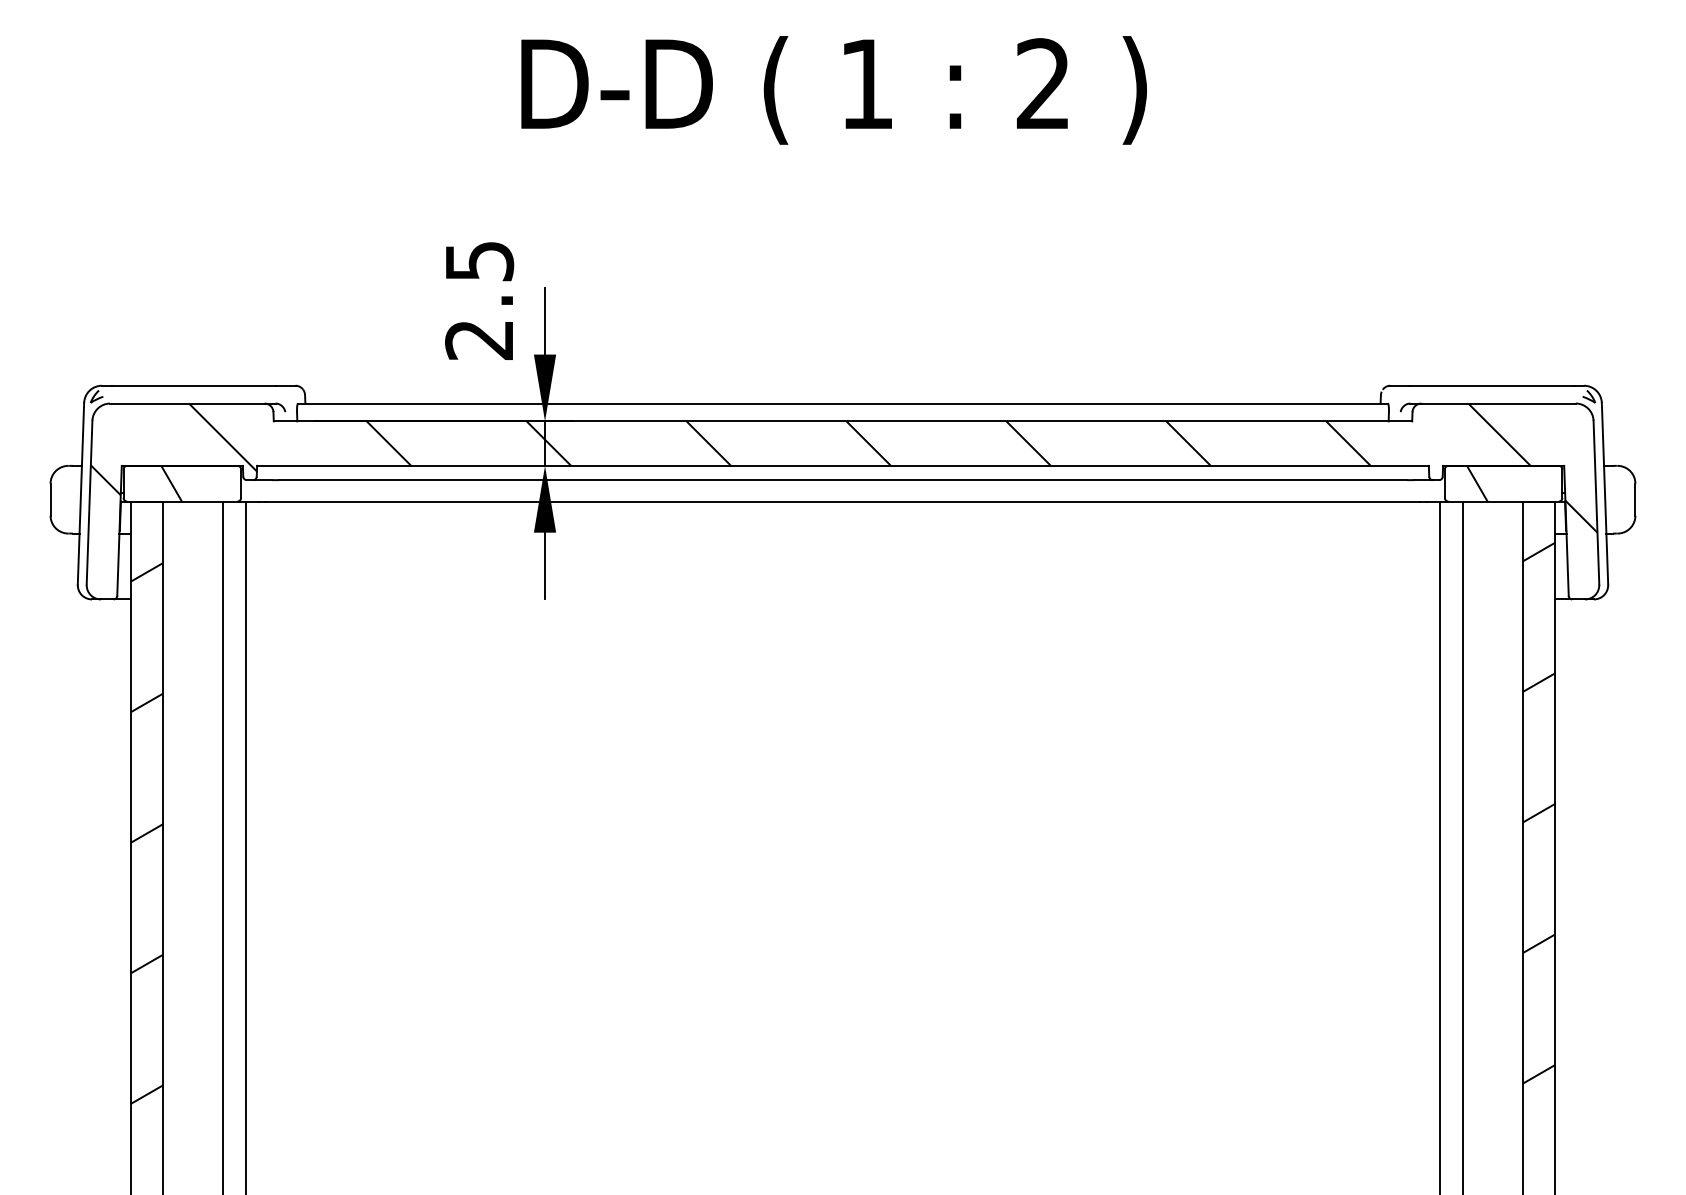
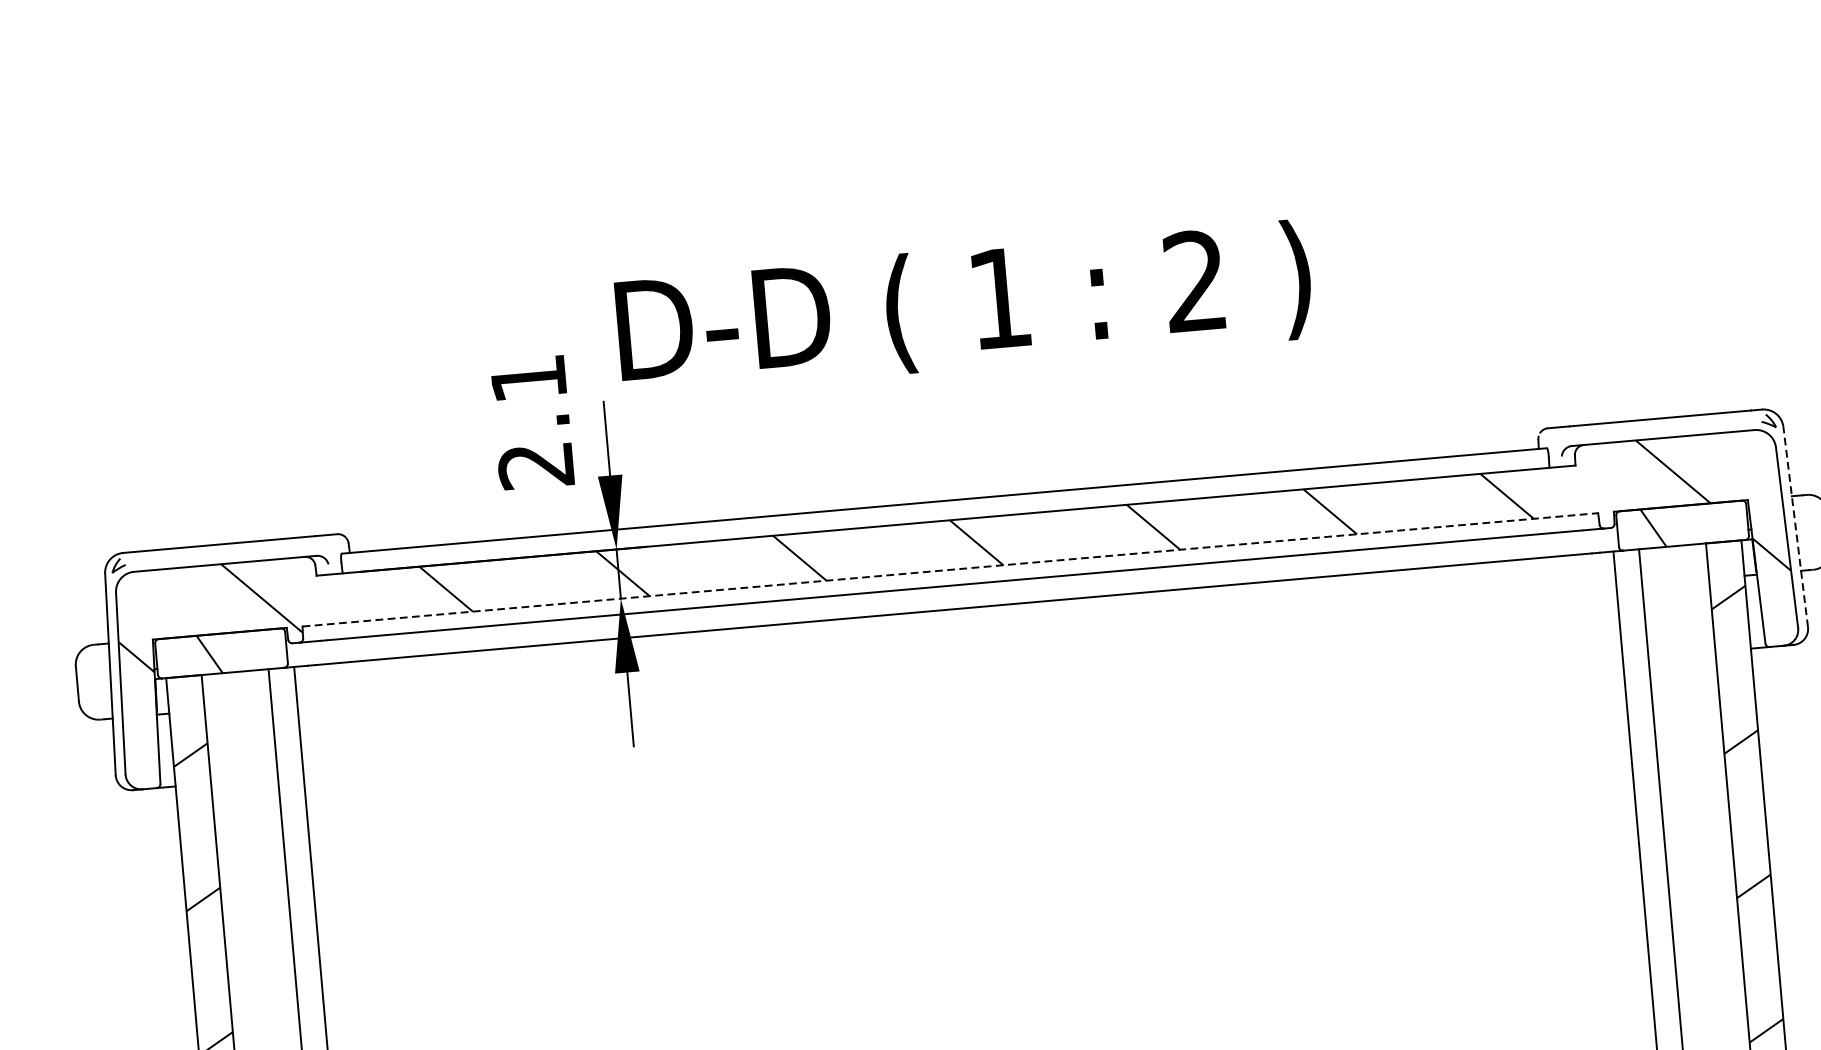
text: (833, 90) -> (963, 308), moved
text: (480, 261) -> (529, 378), 2.5 -> 2.1
line: (843, 465) -> (950, 569), solid -> dashed
line: (1605, 493) -> (1796, 526), solid -> dashed

